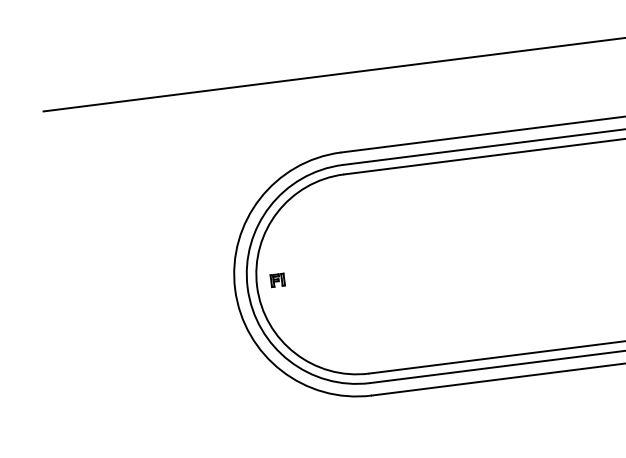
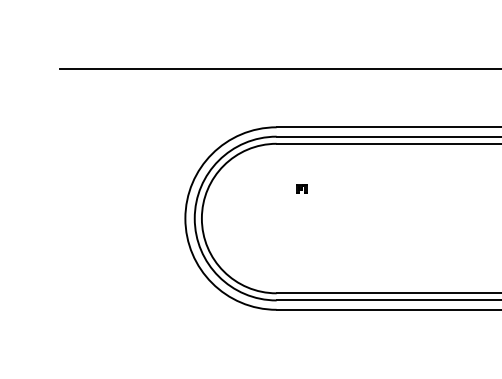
part: (277, 279) -> (301, 188), moved

